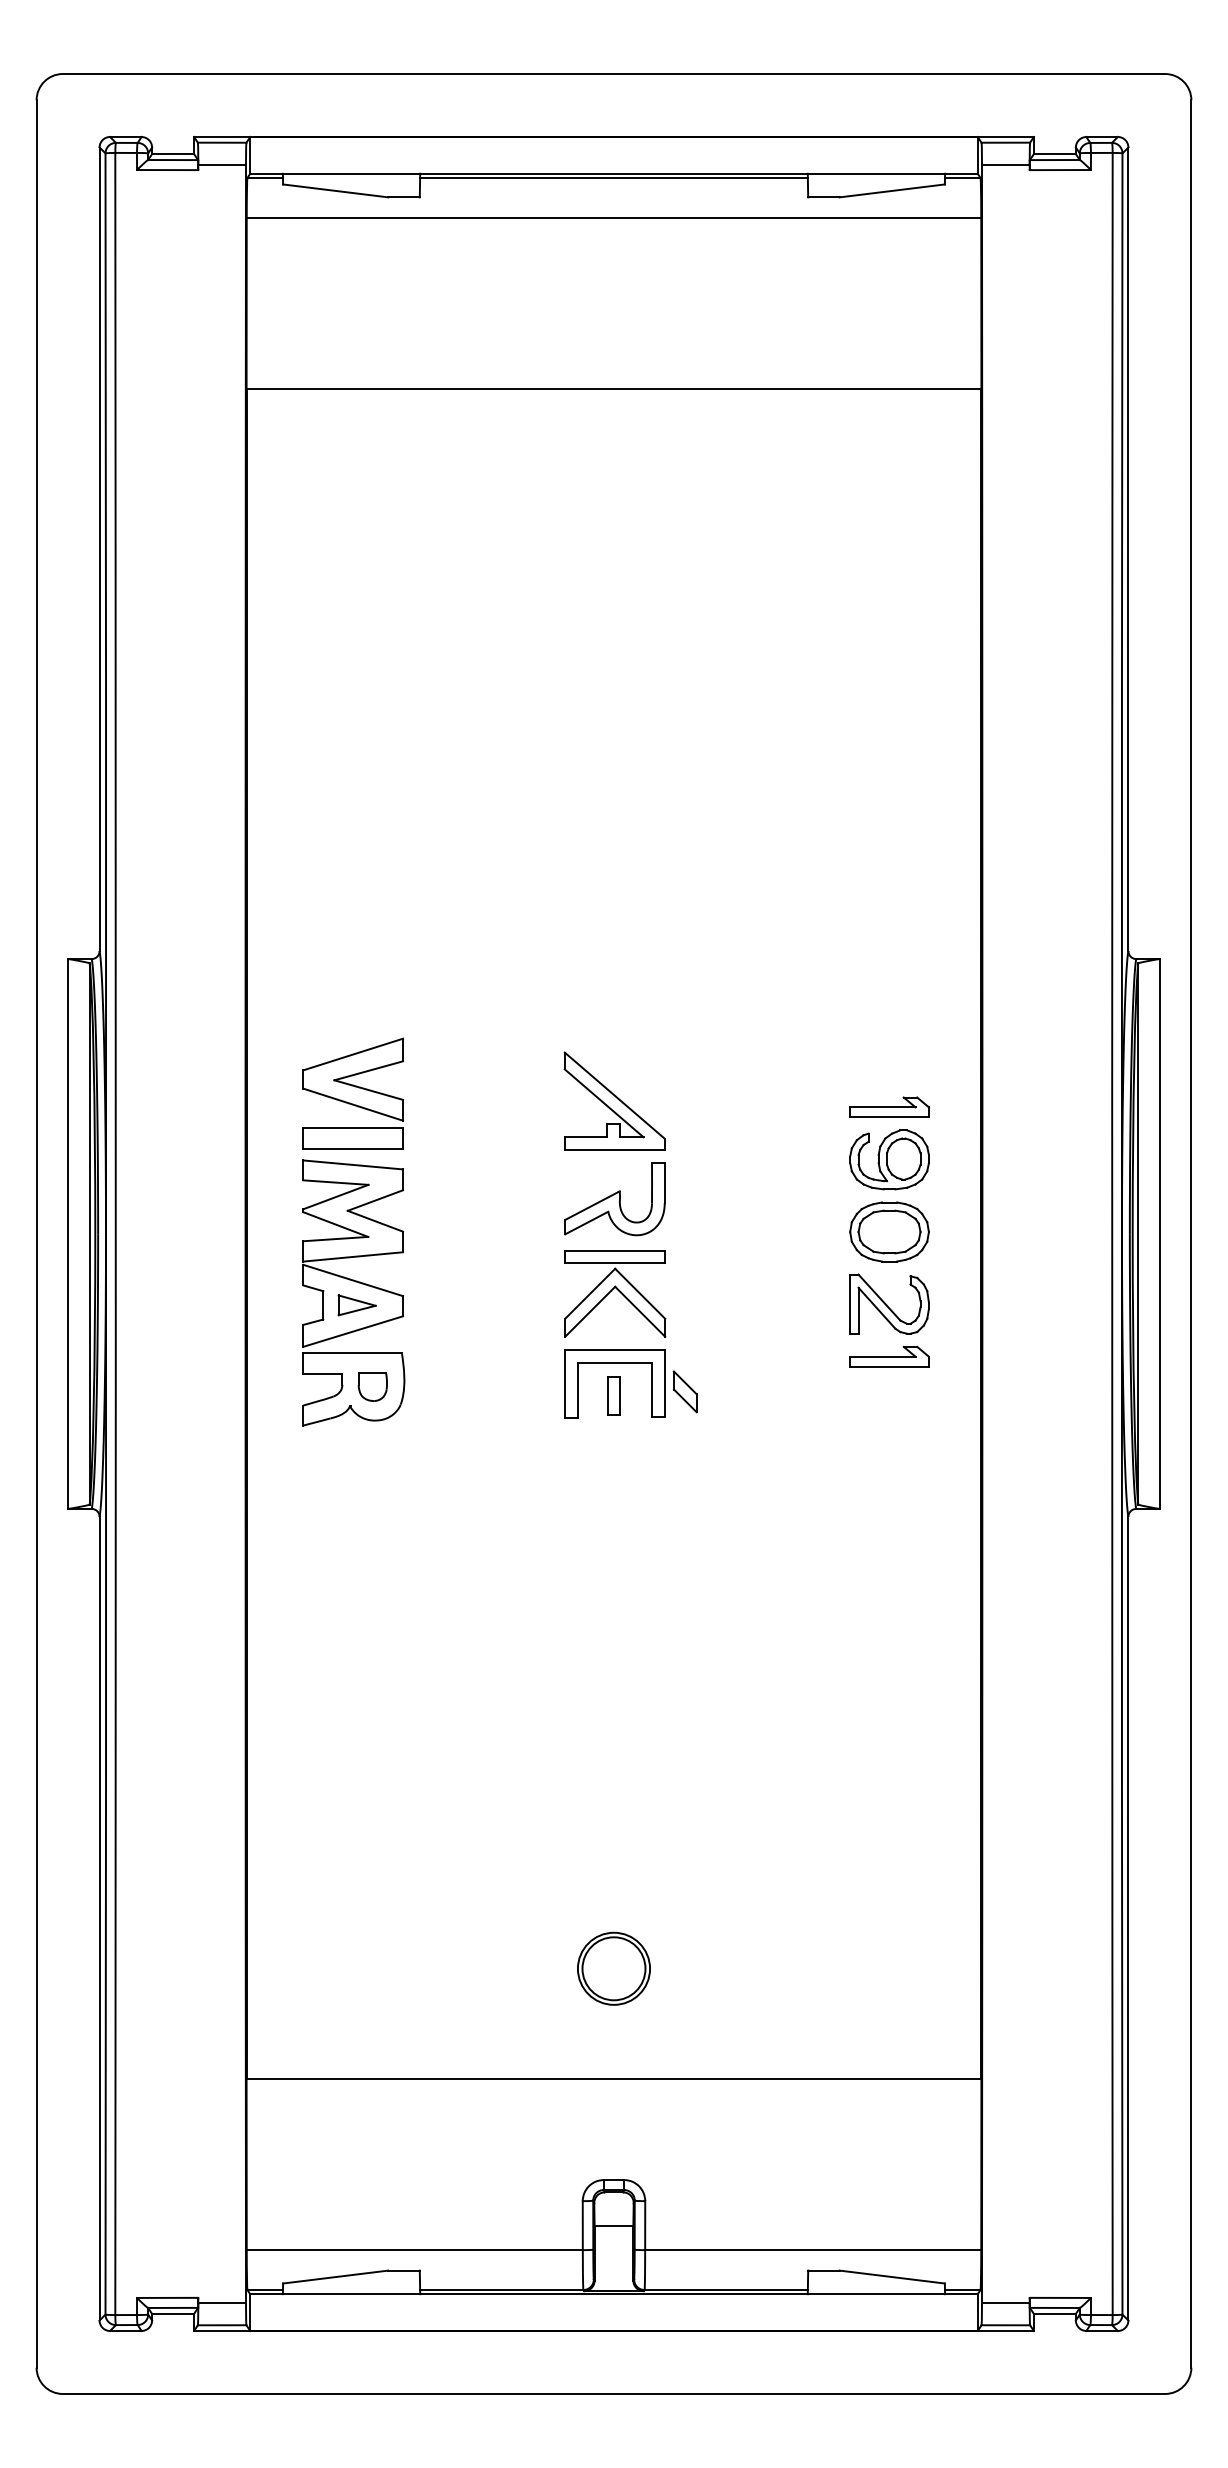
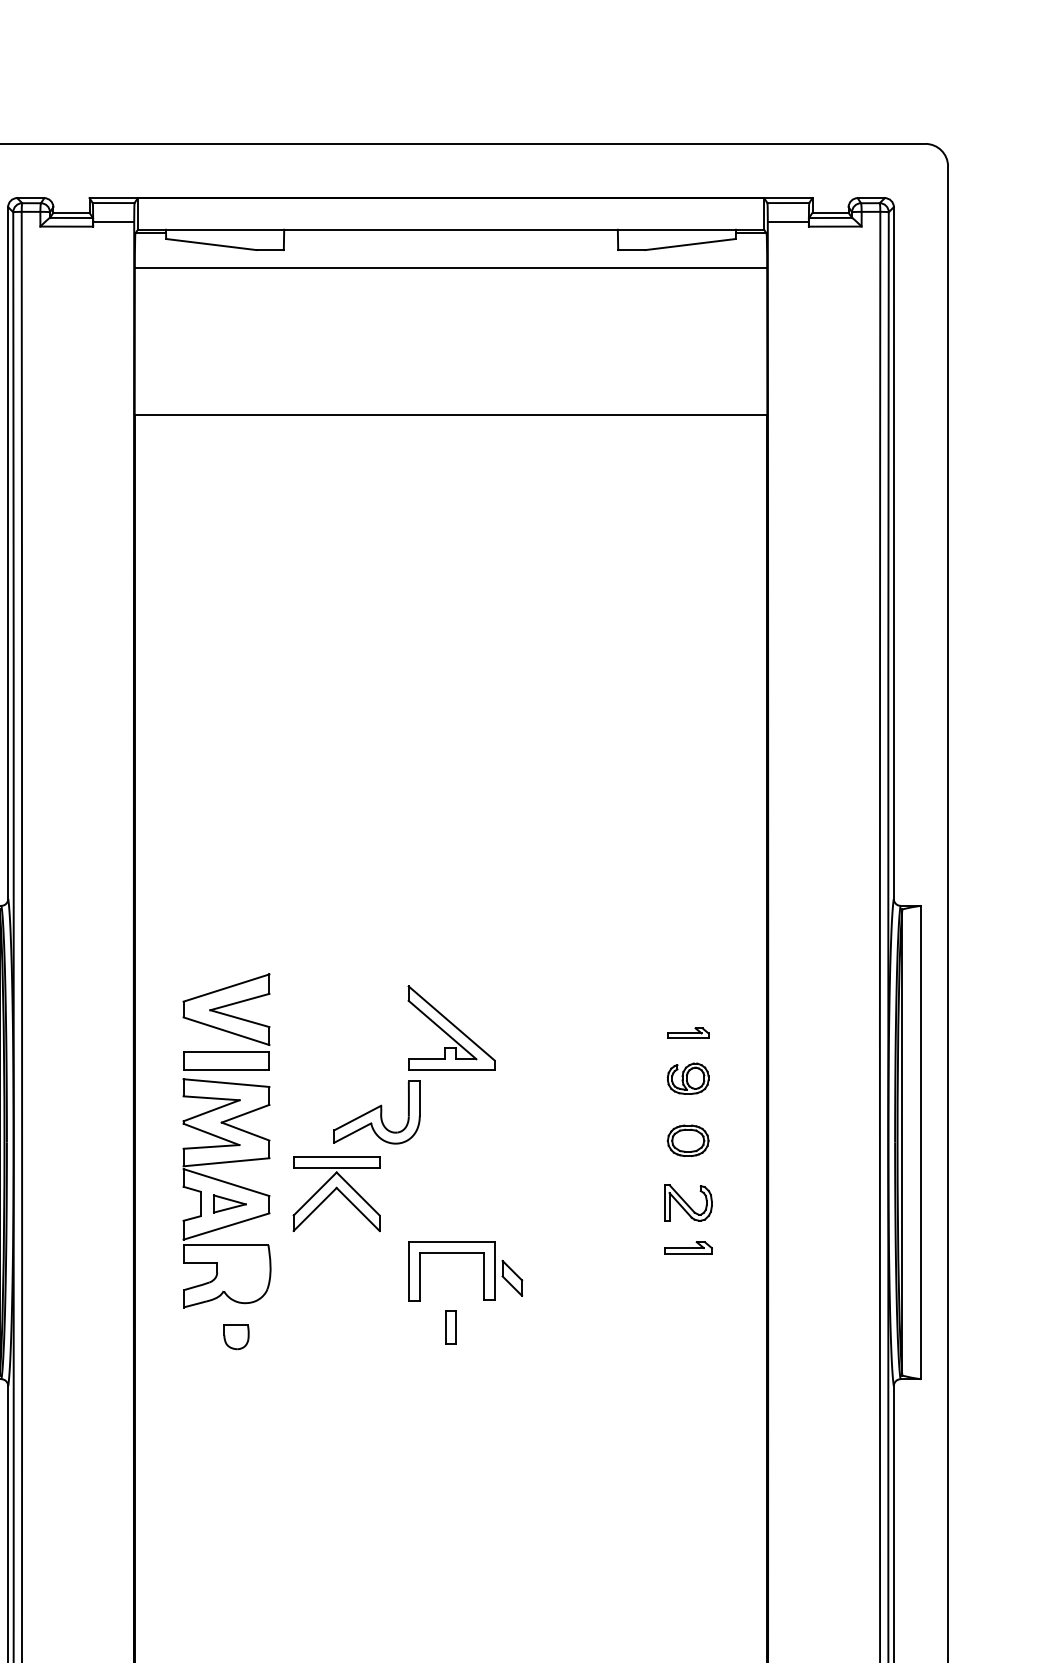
line: (613, 177) -> (450, 233), removed
part: (889, 1106) -> (688, 1032), size x0.6
part: (889, 1159) -> (688, 1078), size x0.6
part: (614, 1199) -> (376, 1112), moved
part: (889, 1231) -> (688, 1140), size x0.6
part: (615, 1293) -> (336, 1193), moved
part: (889, 1303) -> (688, 1202), size x0.7
part: (889, 1356) -> (688, 1248), size x0.7
part: (372, 1386) -> (236, 1336), moved
part: (613, 1395) -> (450, 1327), moved

